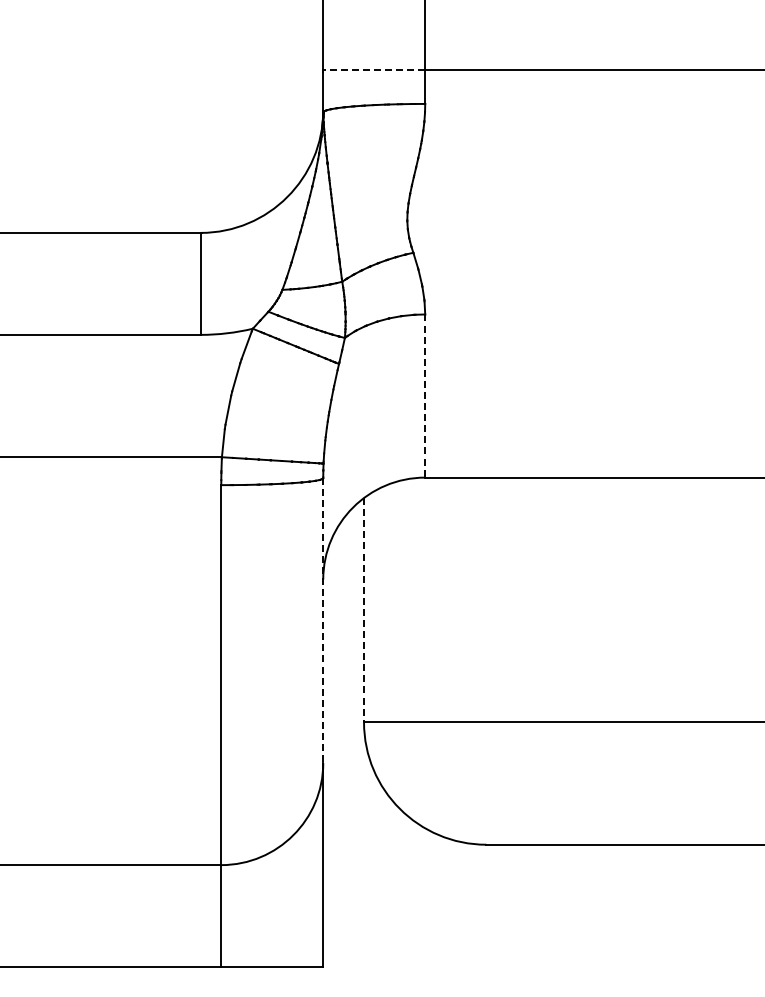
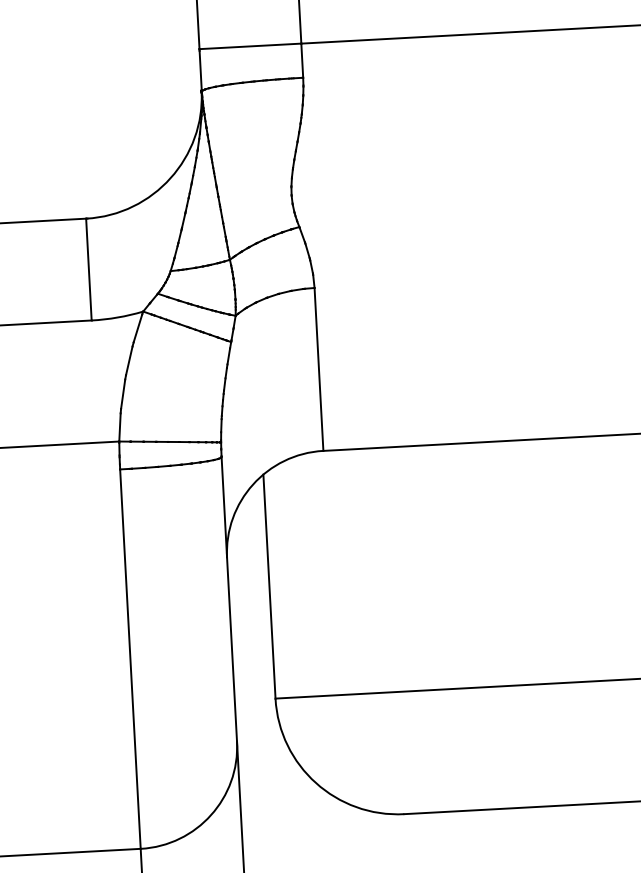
line: (374, 69) -> (250, 46), dashed -> solid
line: (425, 396) -> (319, 369), dashed -> solid
line: (364, 610) -> (269, 586), dashed -> solid
line: (323, 621) -> (229, 600), dashed -> solid

